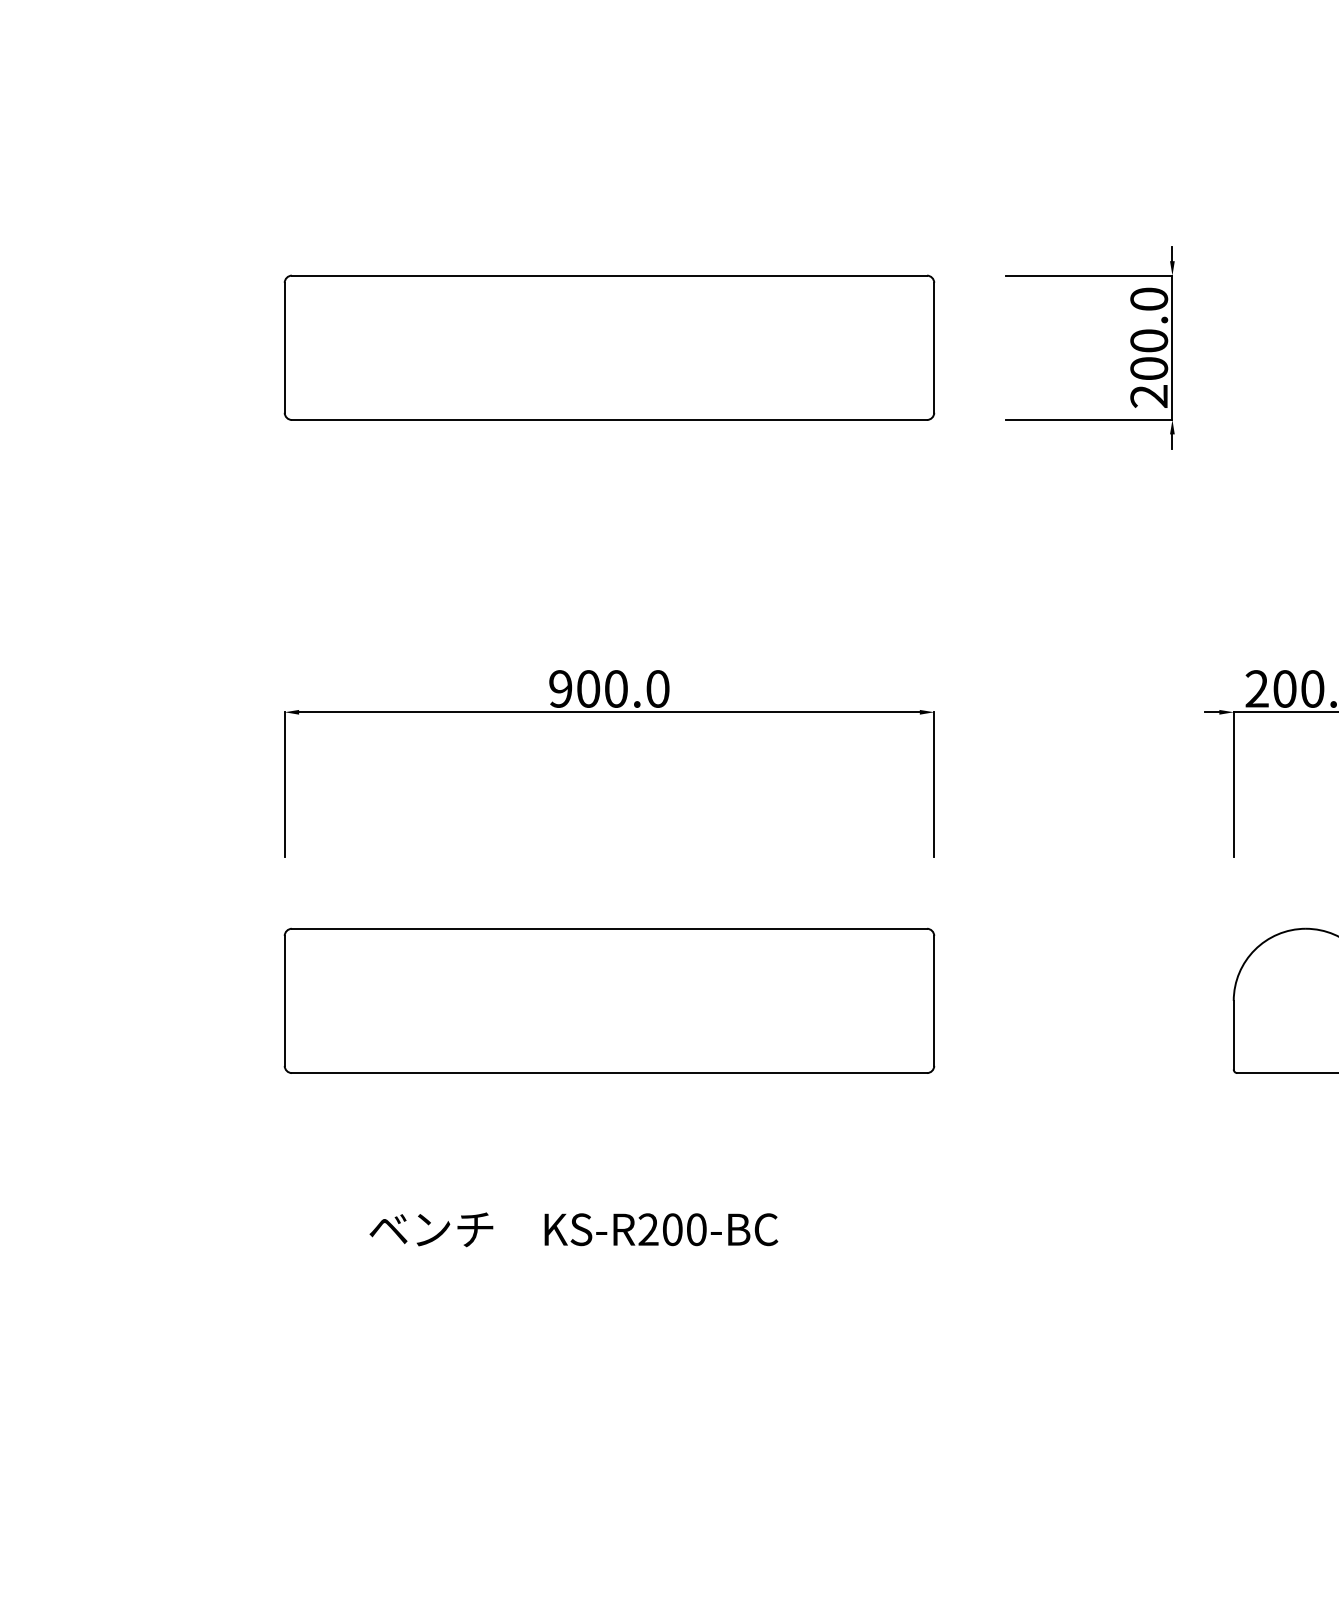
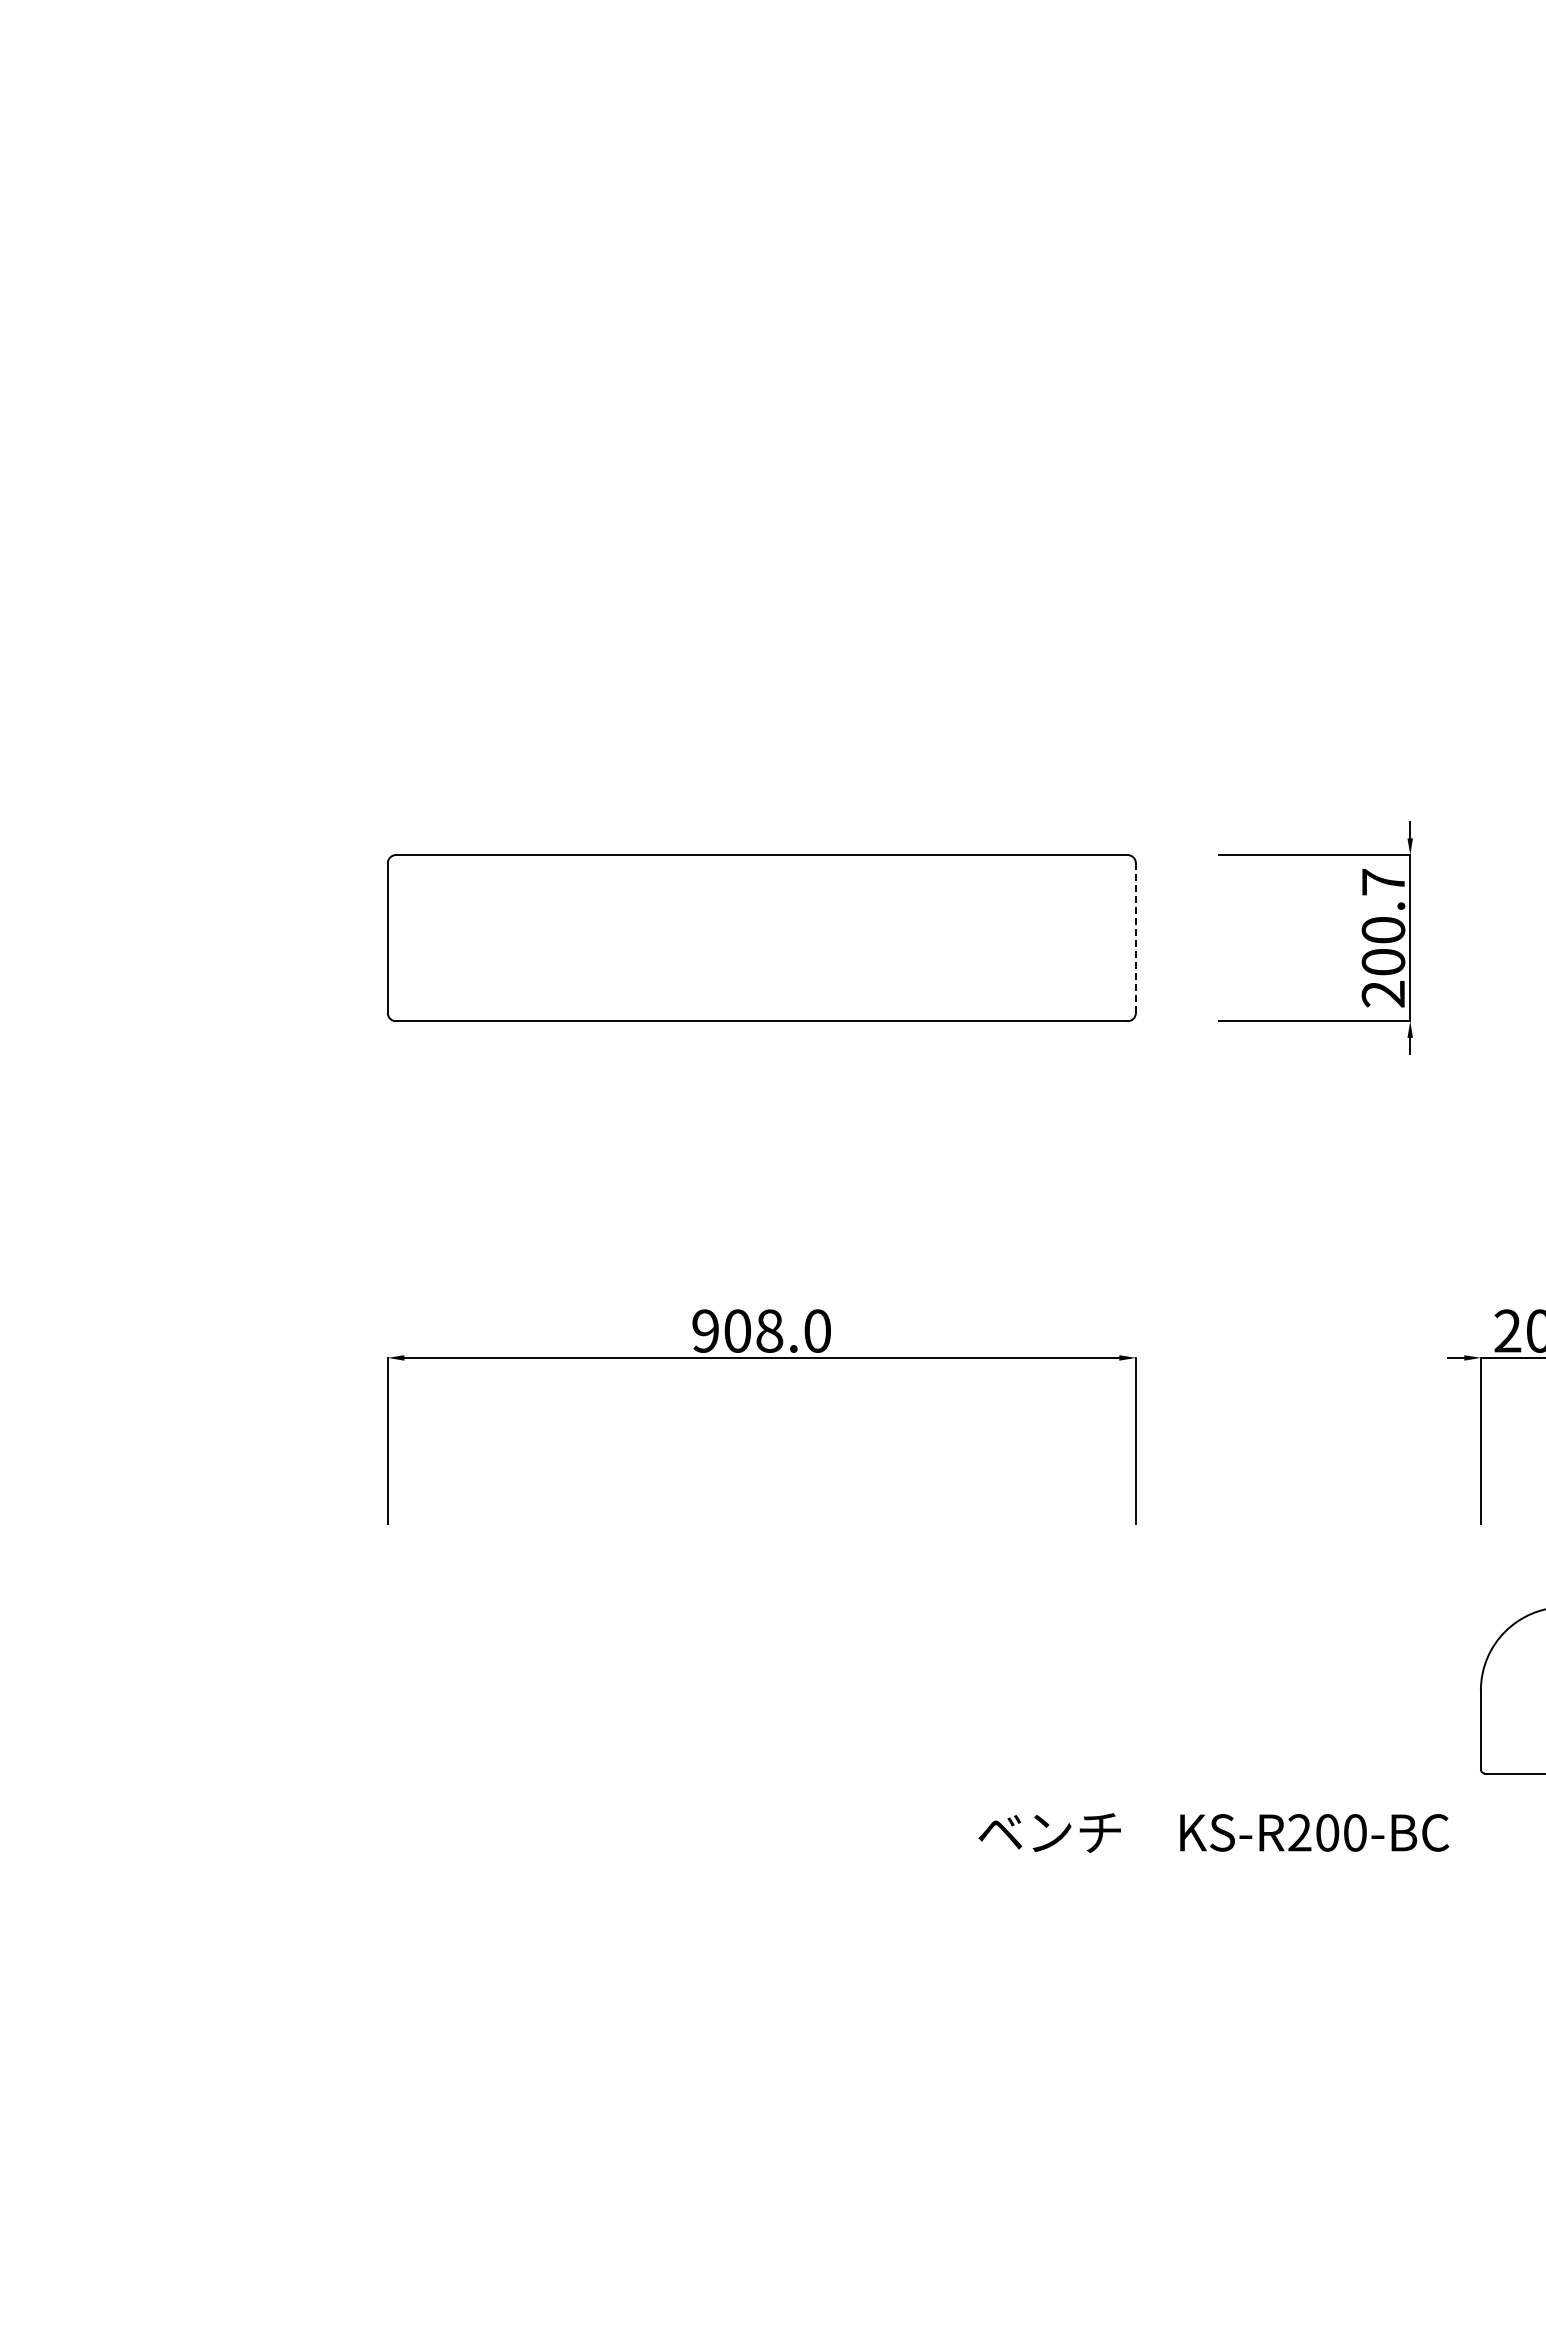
text: (1149, 298) -> (1383, 881), 200.0 -> 200.7
line: (933, 348) -> (1135, 938), solid -> dashed
text: (616, 688) -> (769, 1330), 900.0 -> 908.0
part: (609, 1001) -> (761, 1690), removed
text: (573, 1229) -> (1213, 1832), moved

